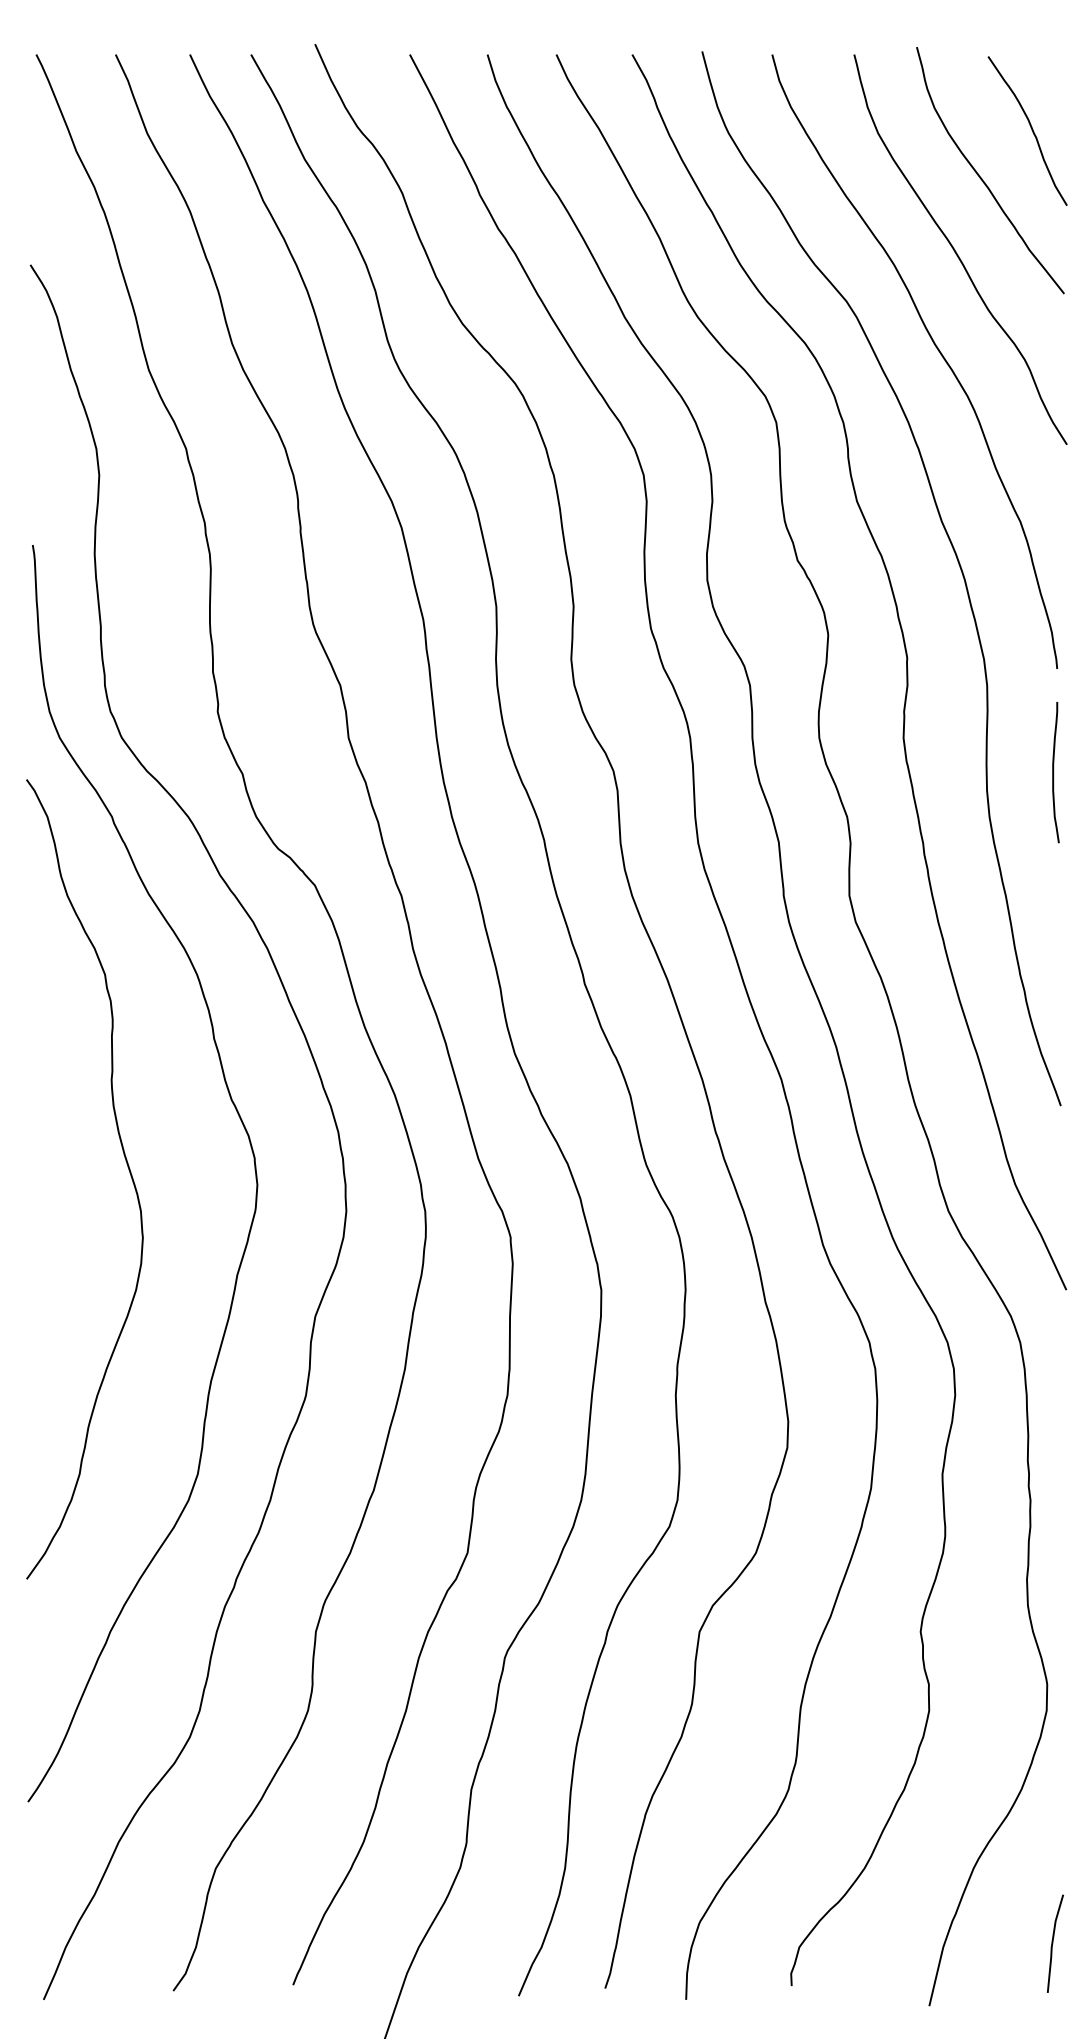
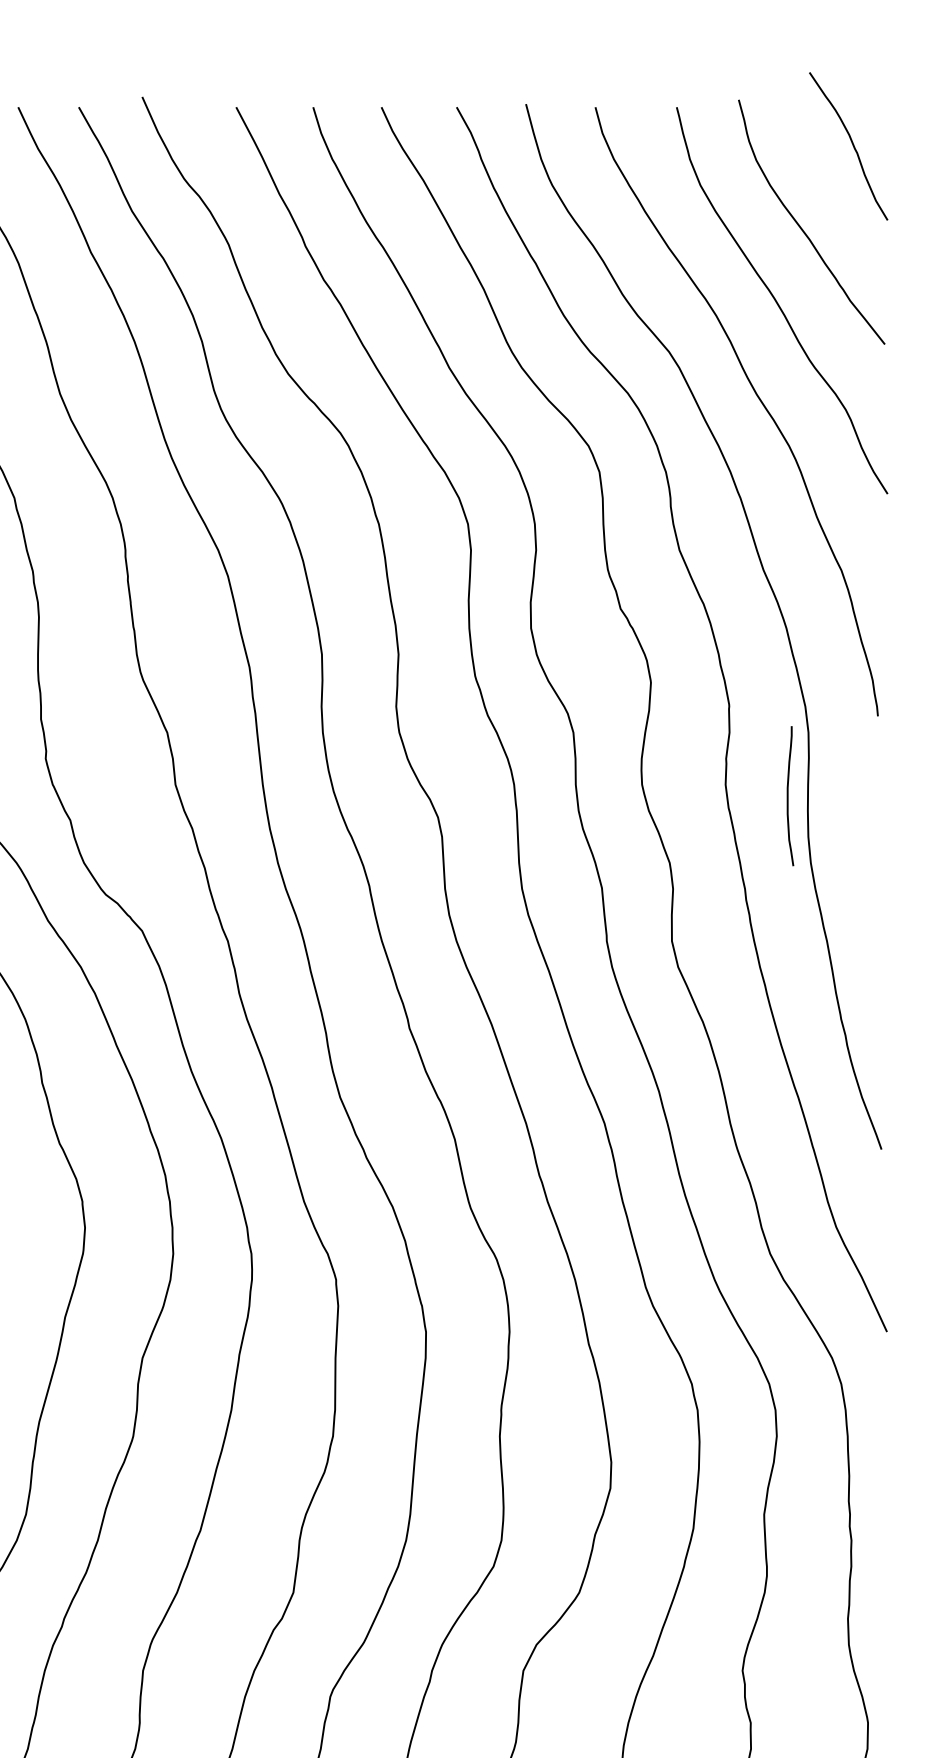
curve: (1031, 130) -> (852, 145), moved
curve: (1054, 772) -> (789, 796), moved

